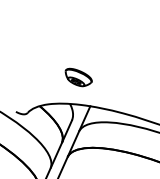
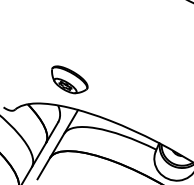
part: (78, 76) -> (69, 79), size x1.43

